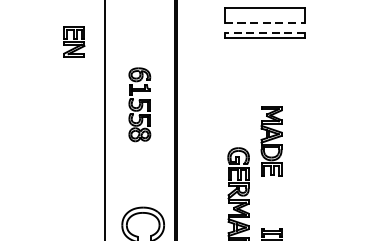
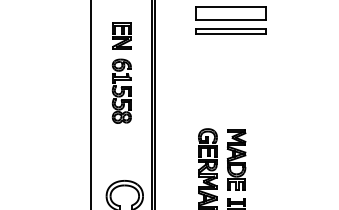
line: (264, 23) -> (230, 20), dashed -> solid
line: (264, 33) -> (230, 29), dashed -> solid
part: (73, 40) -> (121, 35), moved
part: (271, 140) -> (236, 159), moved

